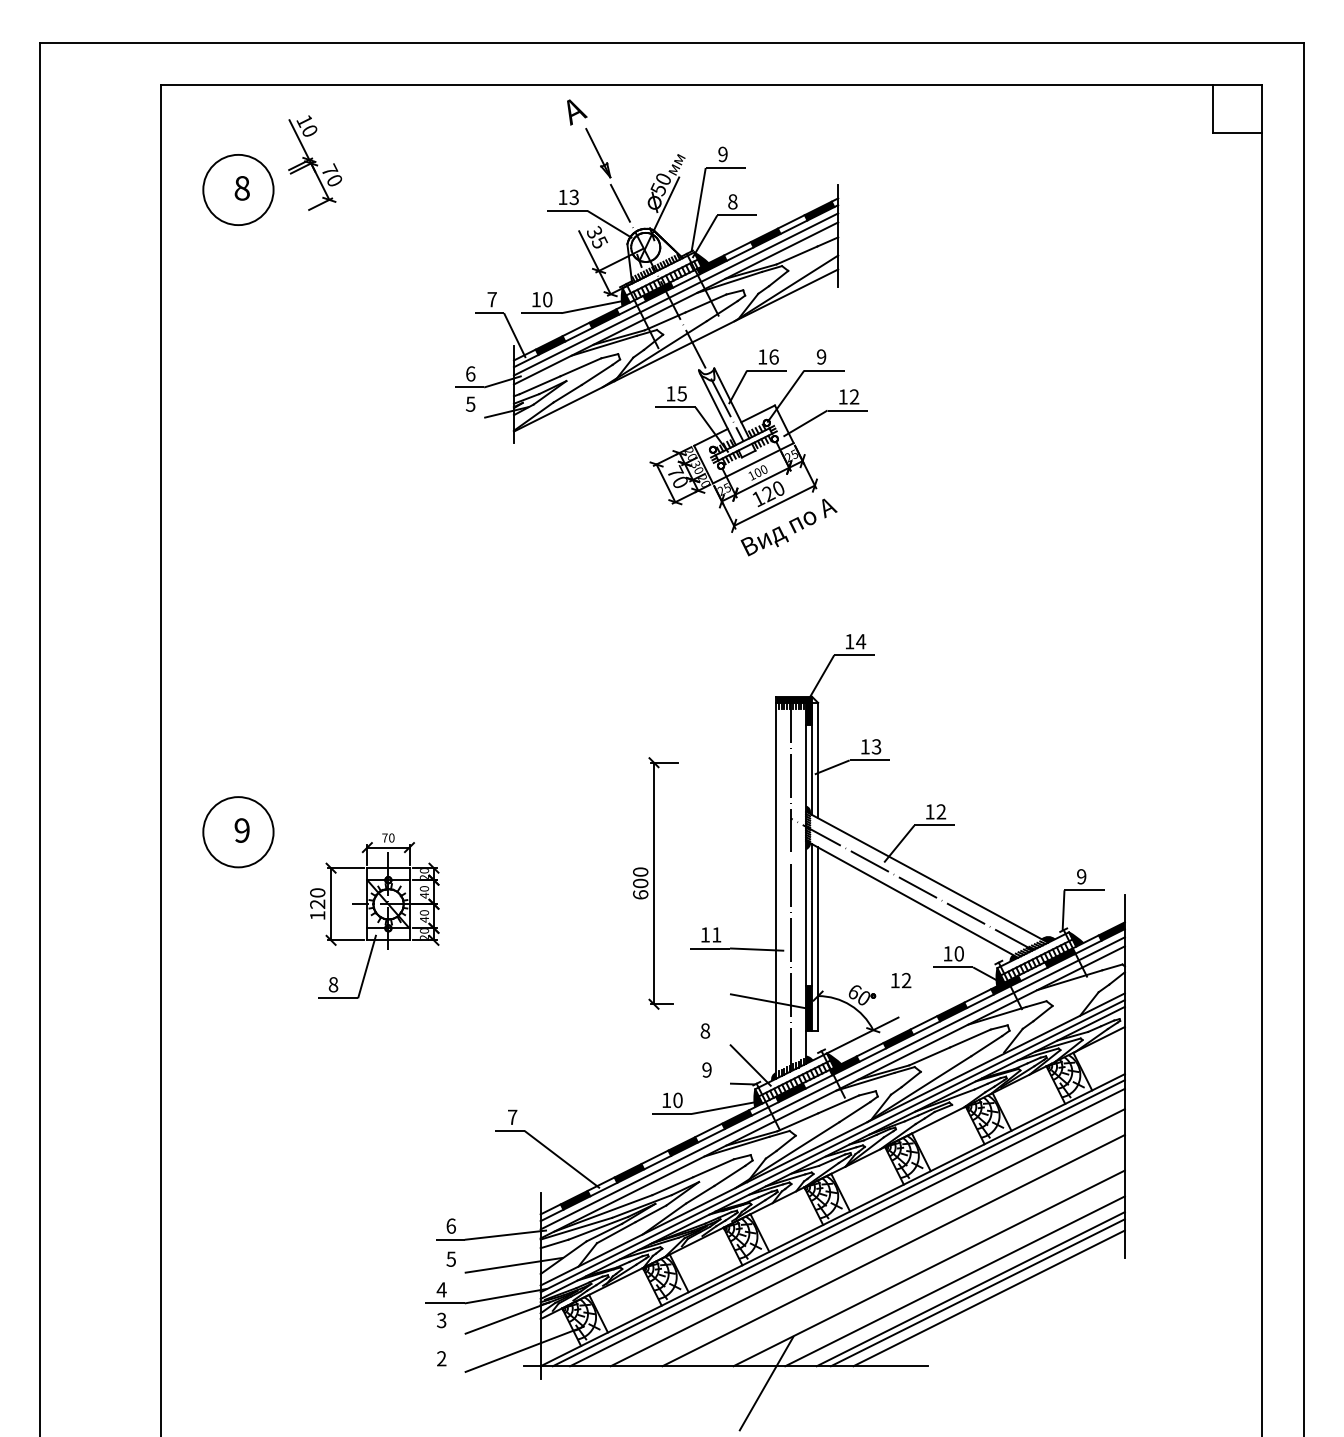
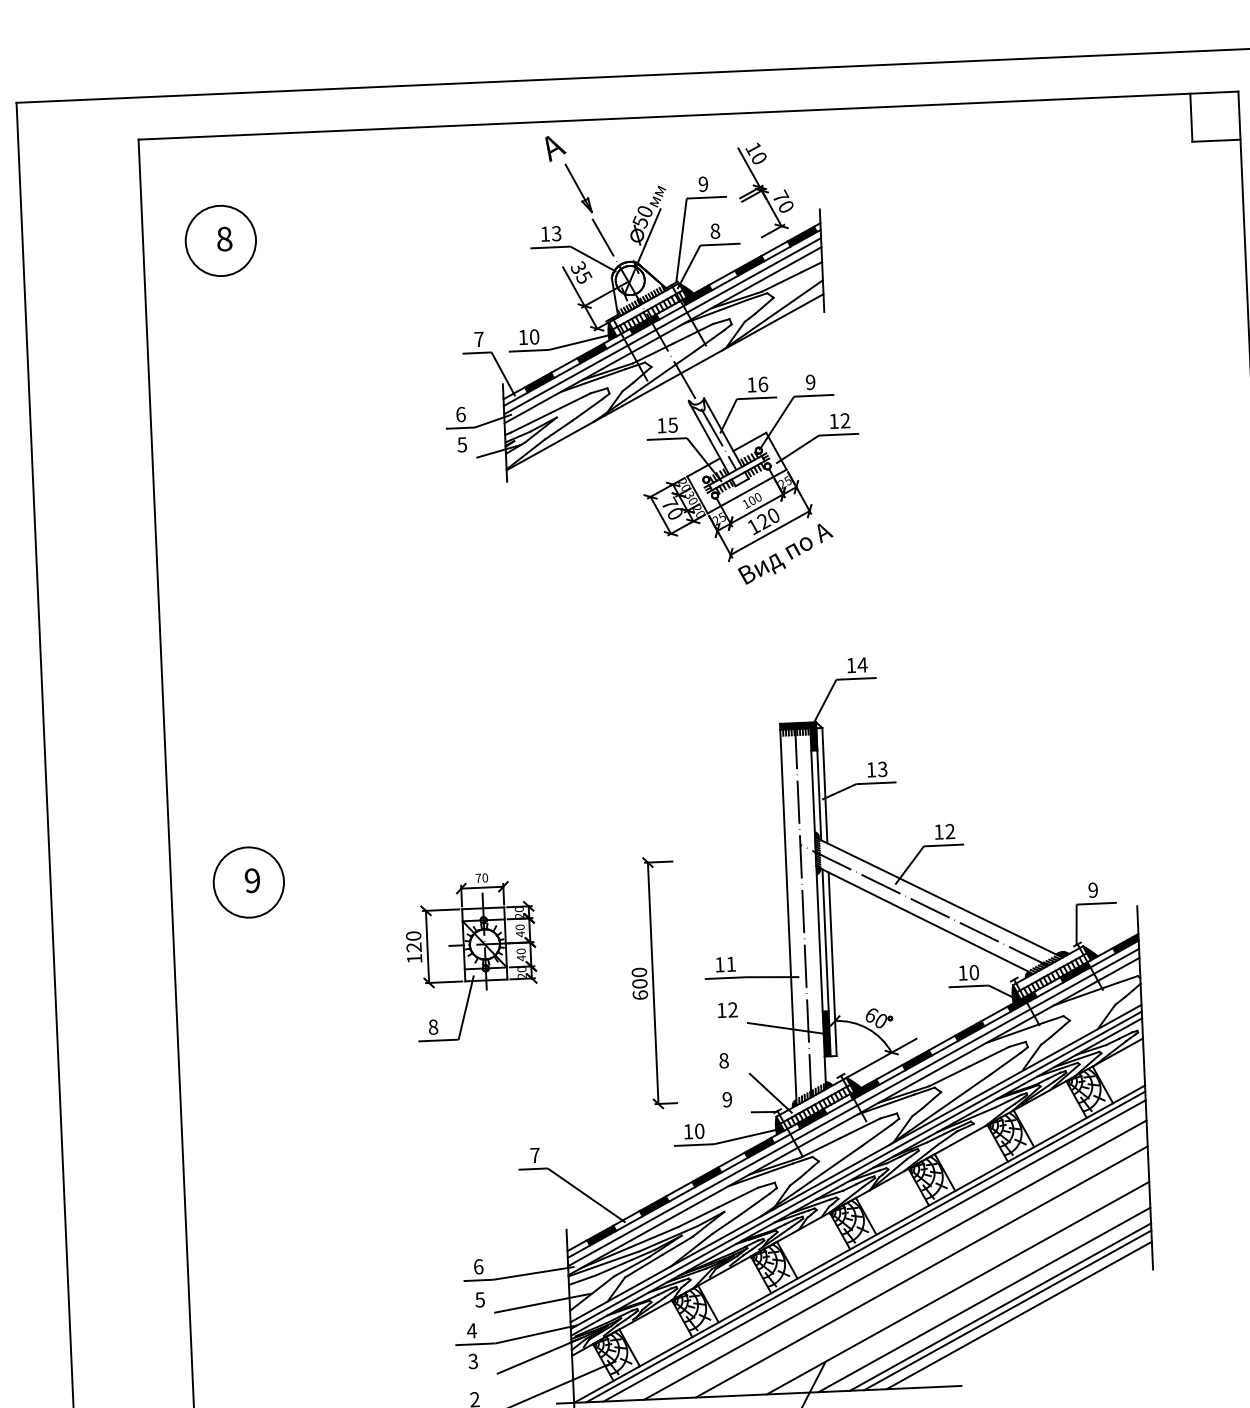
part: (315, 162) -> (766, 189), moved
part: (655, 883) -> (654, 983), moved
part: (374, 915) -> (471, 956), moved
text: (901, 980) -> (727, 1010), moved

